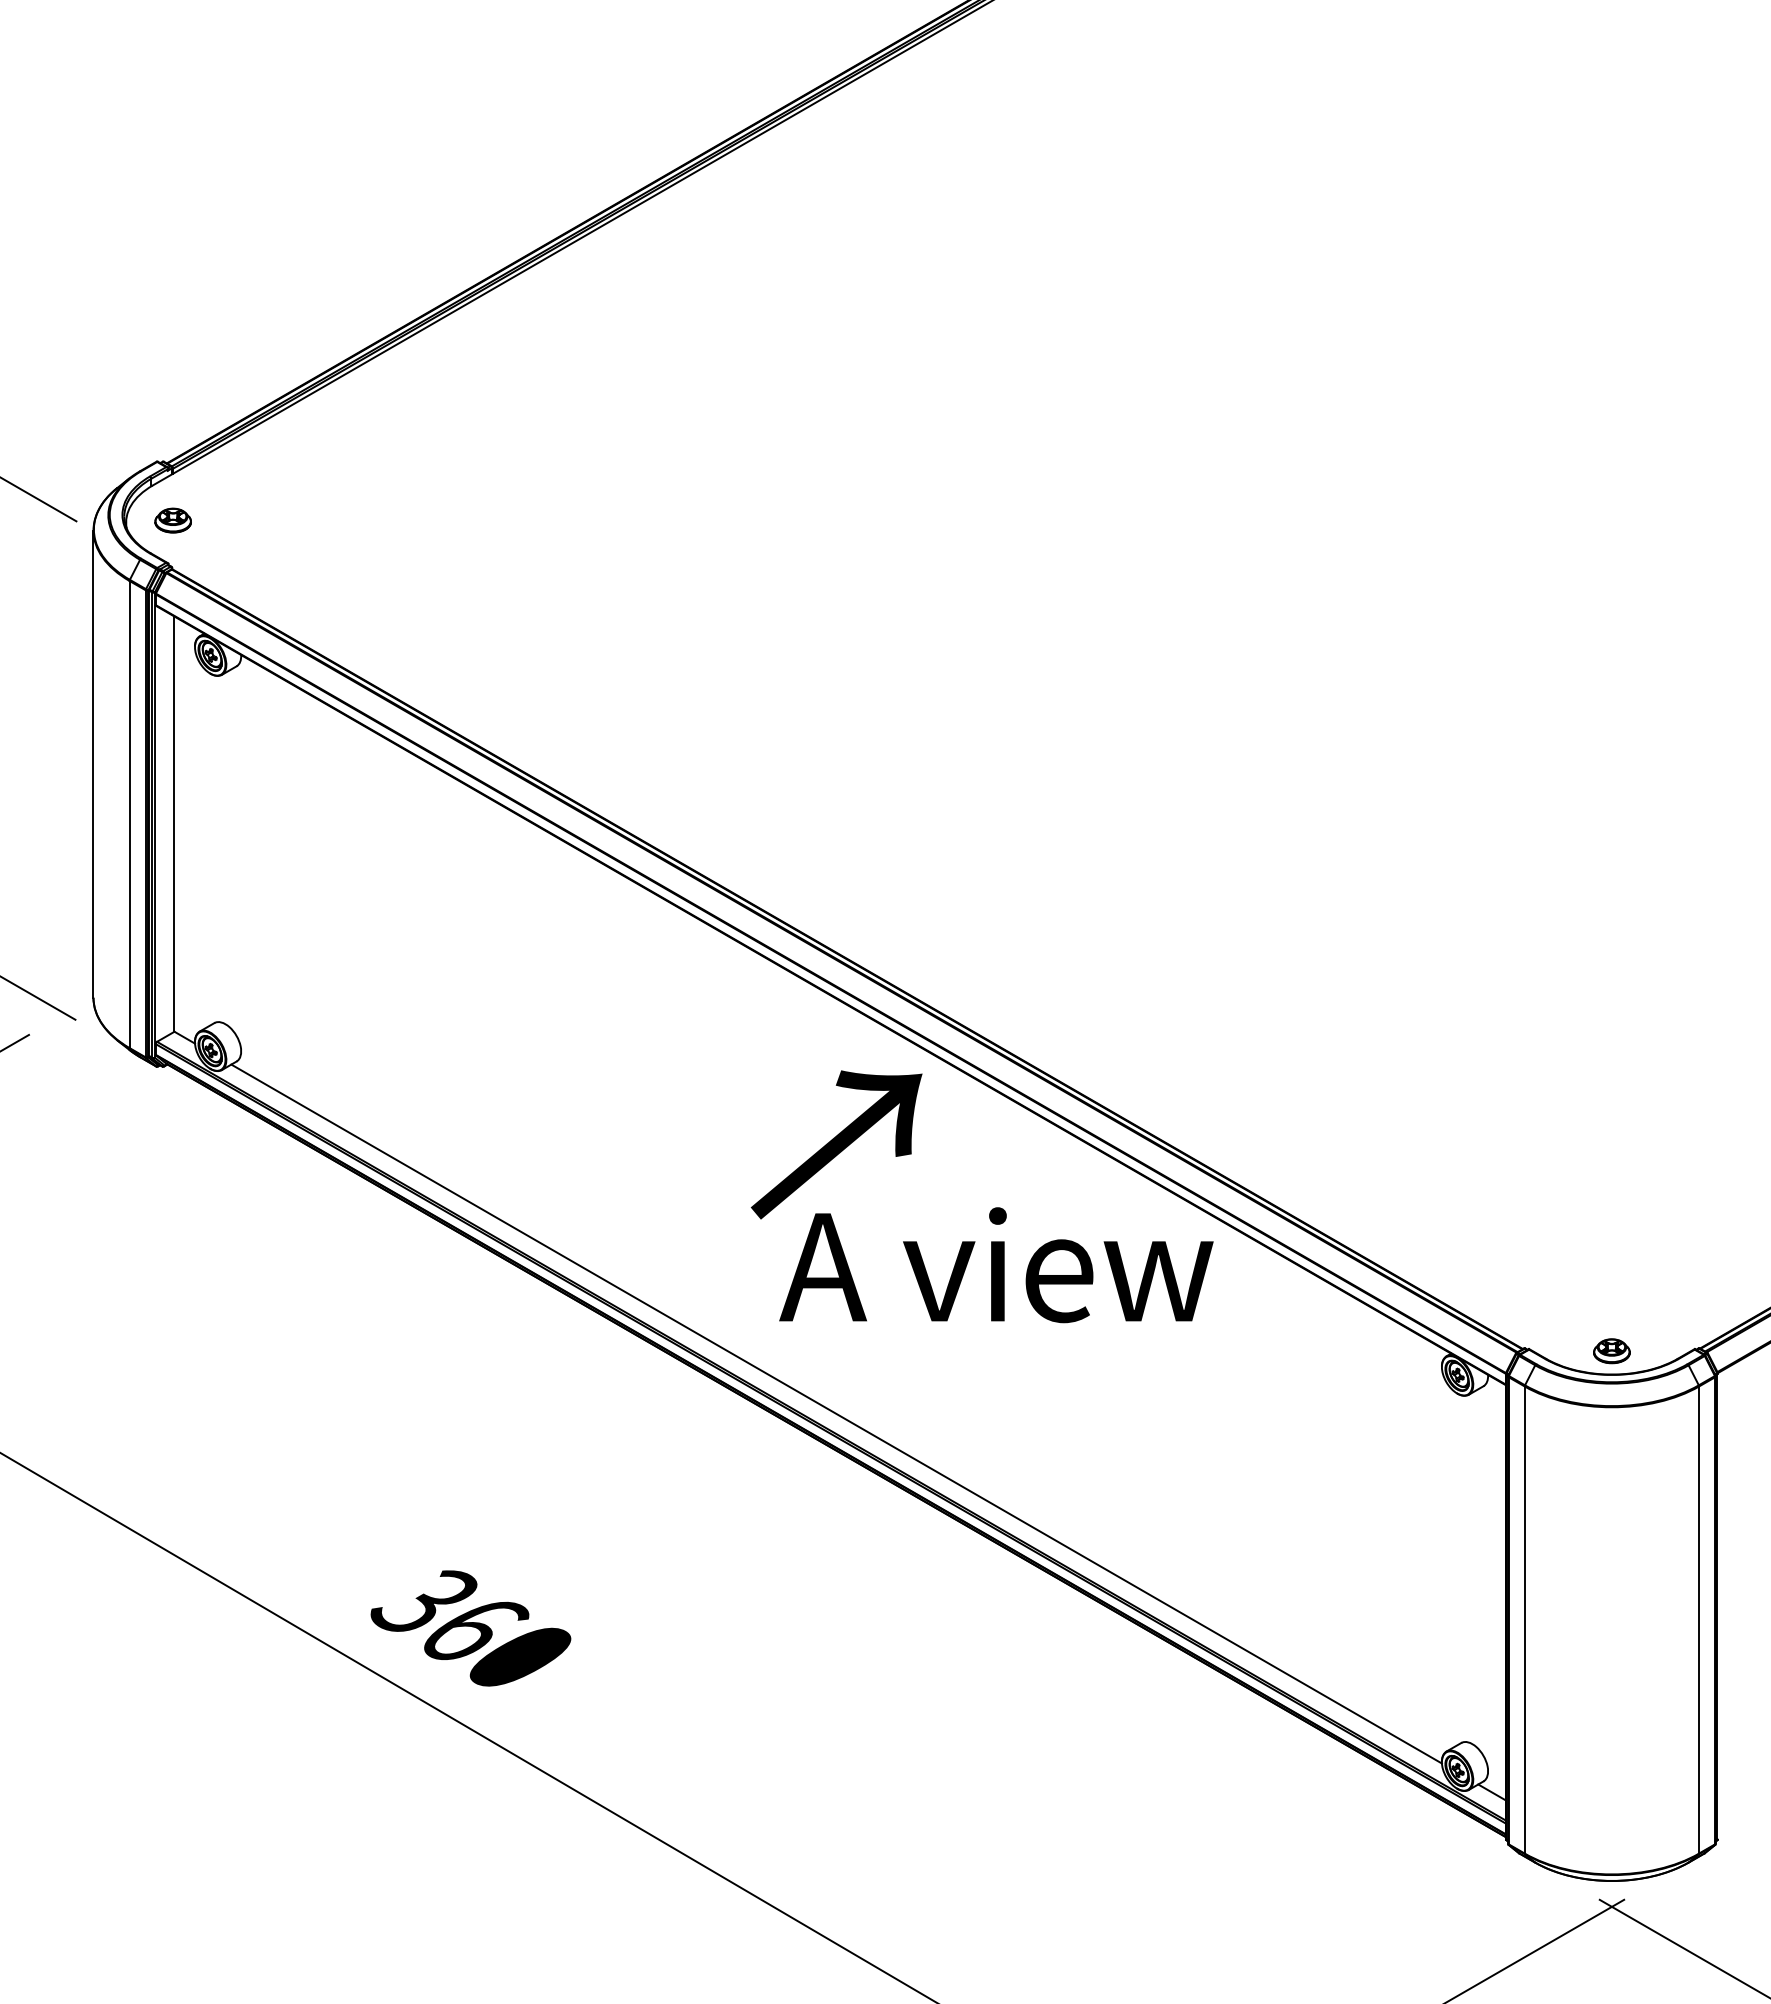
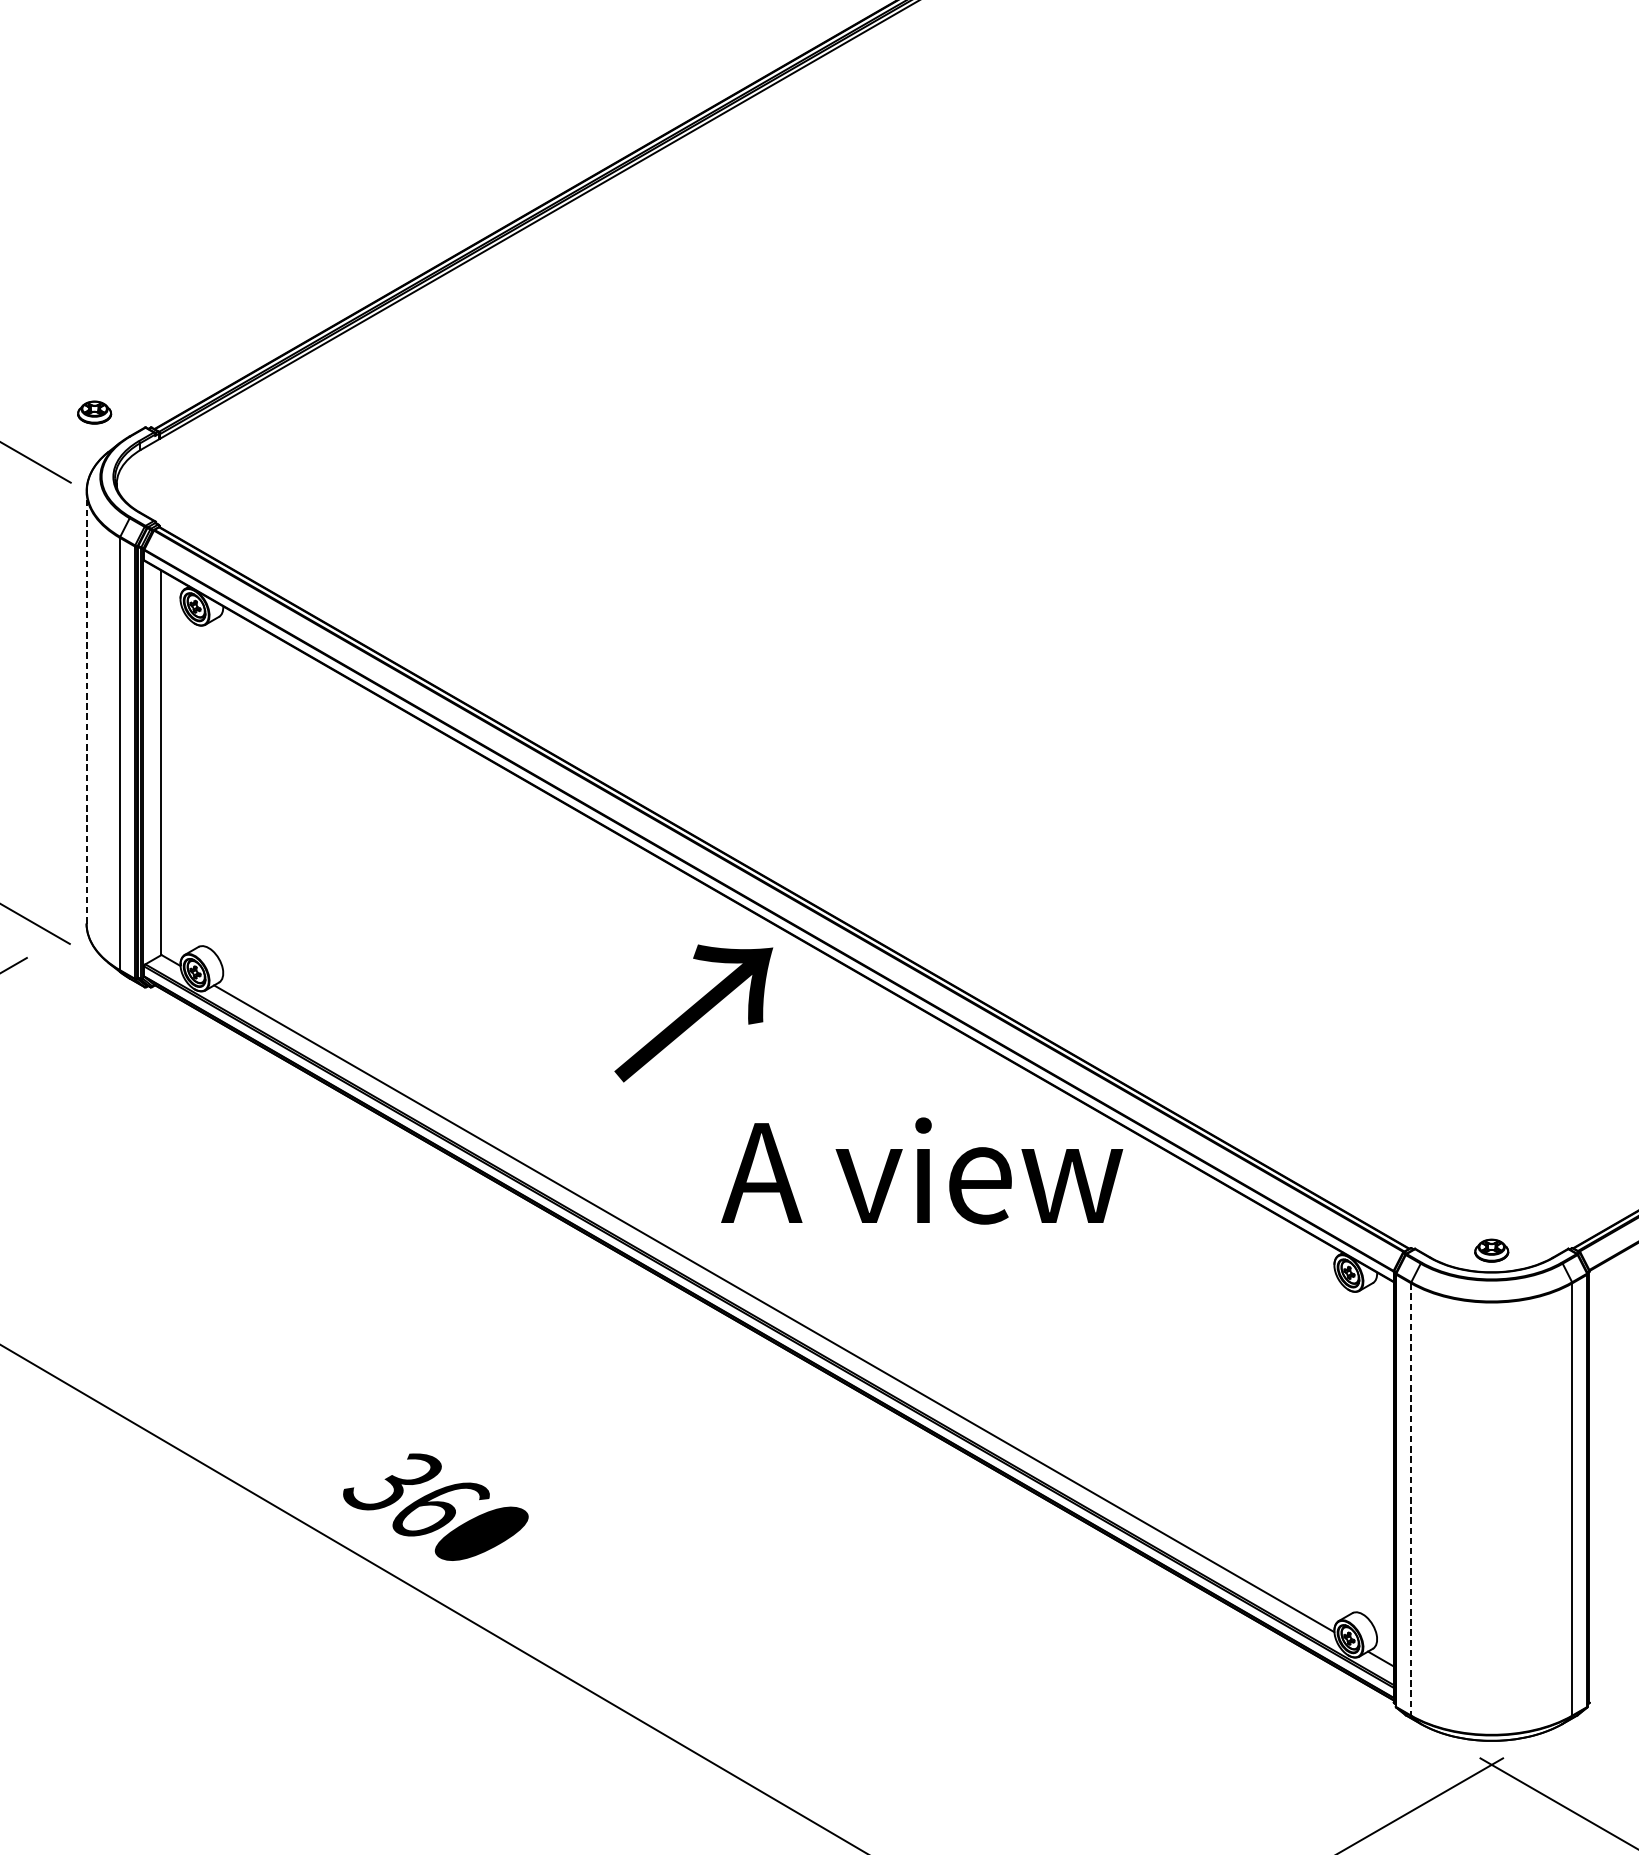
part: (172, 520) -> (93, 412), moved
line: (93, 764) -> (86, 707), solid -> dashed
text: (836, 1144) -> (693, 1013), moved
line: (1524, 1620) -> (1410, 1499), solid -> dashed

